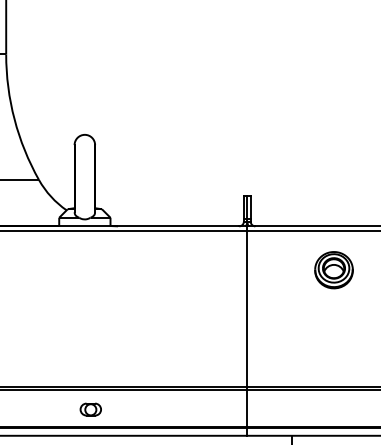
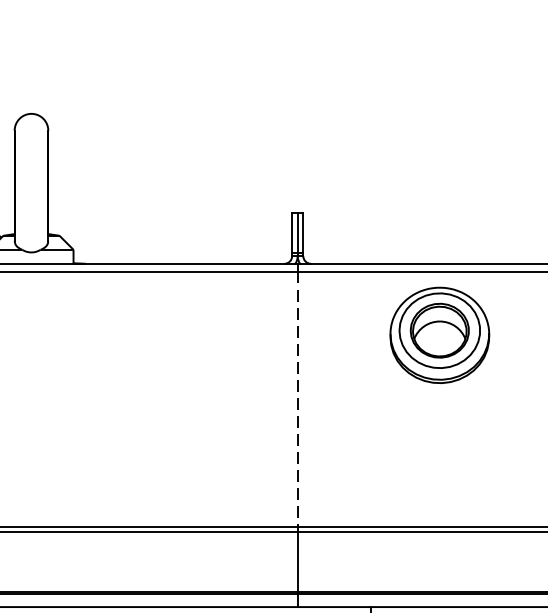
part: (333, 270) -> (438, 336), size x1.6
line: (247, 309) -> (298, 400), solid -> dashed
part: (90, 409) -> (40, 563), removed

